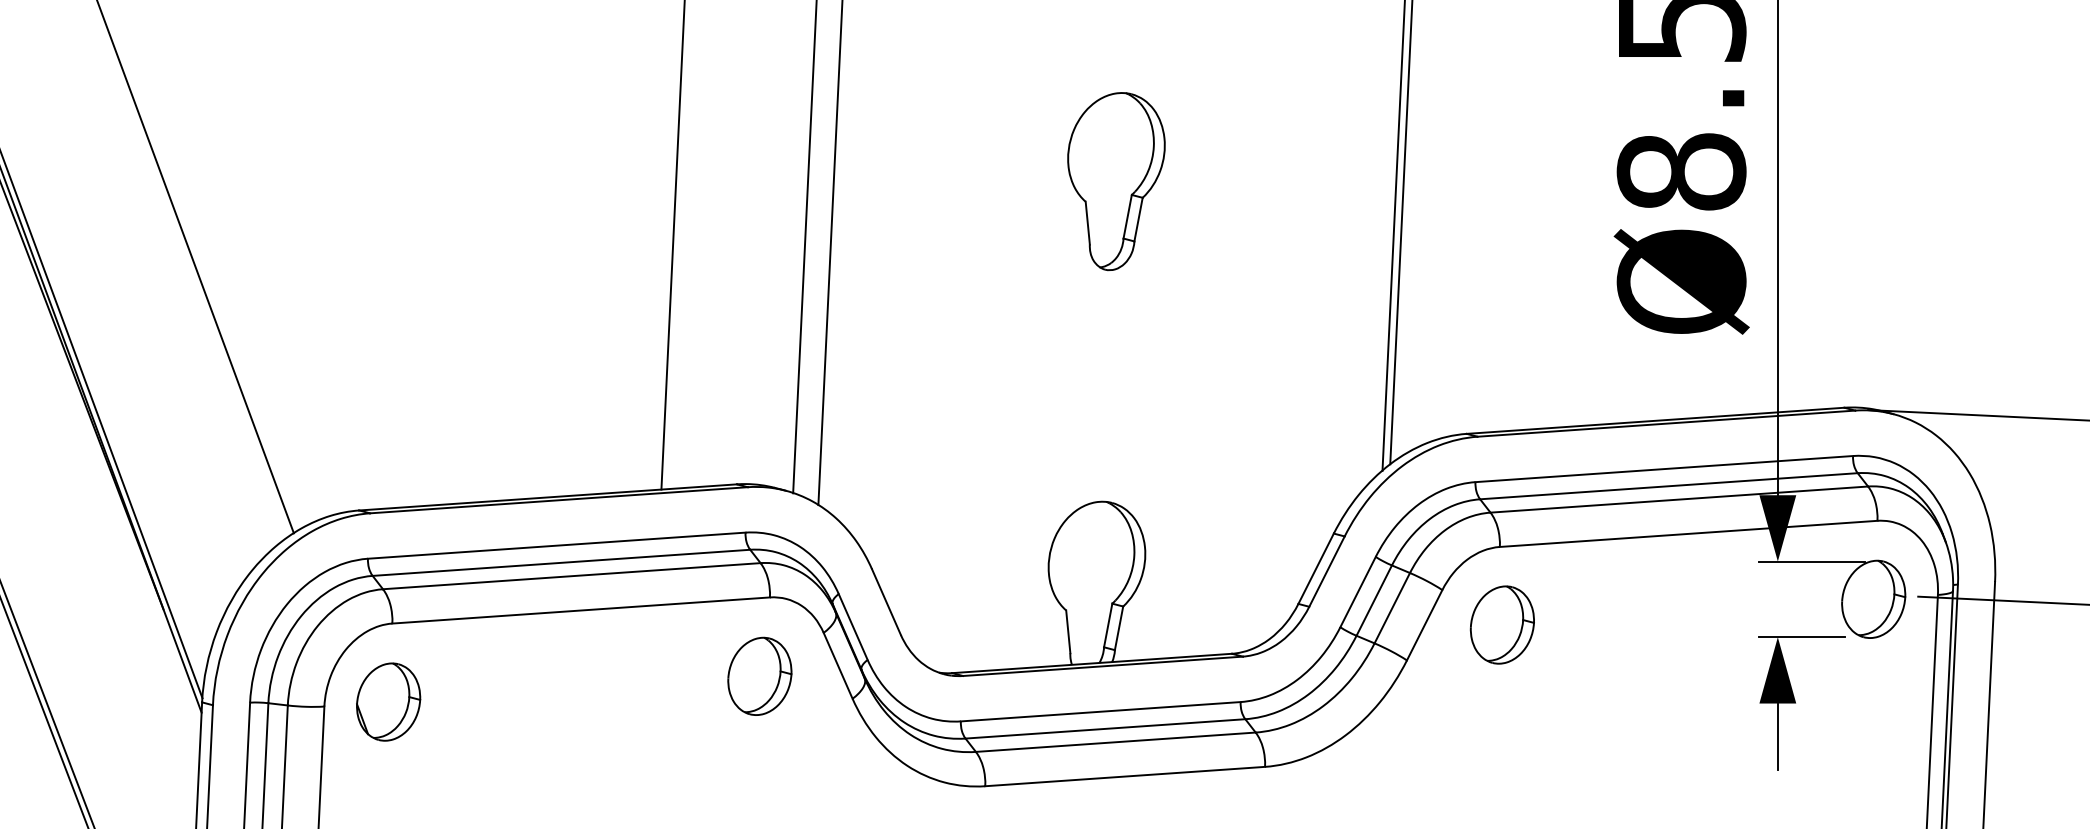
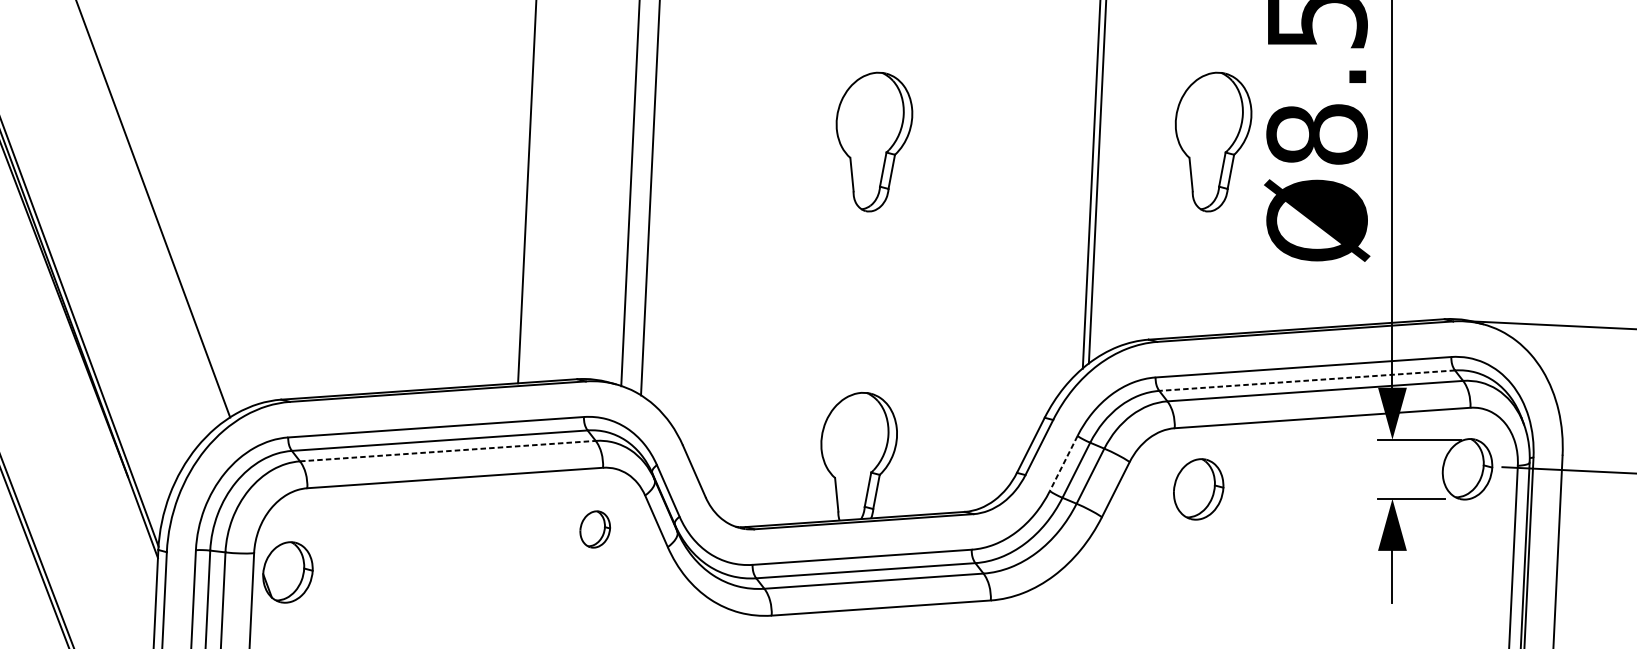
part: (1549, 181) -> (1213, 142), added
line: (1668, 486) -> (1306, 380), solid -> dashed
line: (572, 576) -> (448, 451), solid -> dashed
line: (1357, 592) -> (1063, 463), solid -> dashed
part: (1501, 624) -> (1197, 488), moved
part: (759, 675) -> (594, 528), size x0.6
part: (388, 701) -> (287, 571), moved

